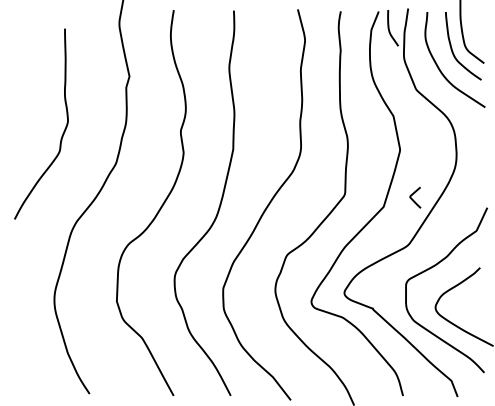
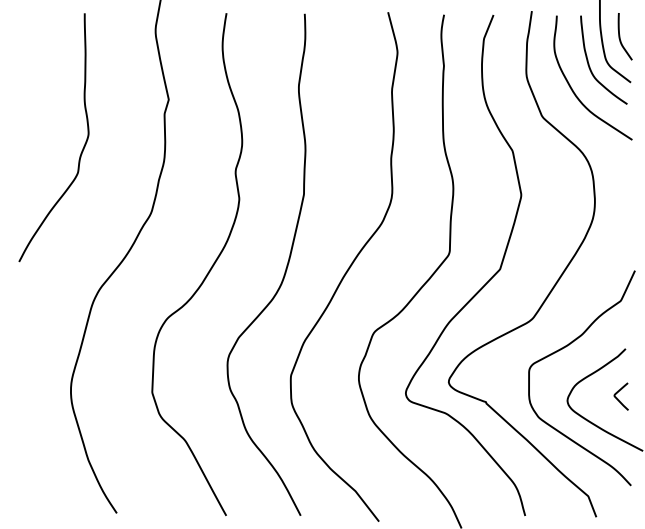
curve: (389, 28) -> (620, 36), moved
curve: (62, 133) -> (81, 150), moved
curve: (413, 199) -> (618, 398), moved

